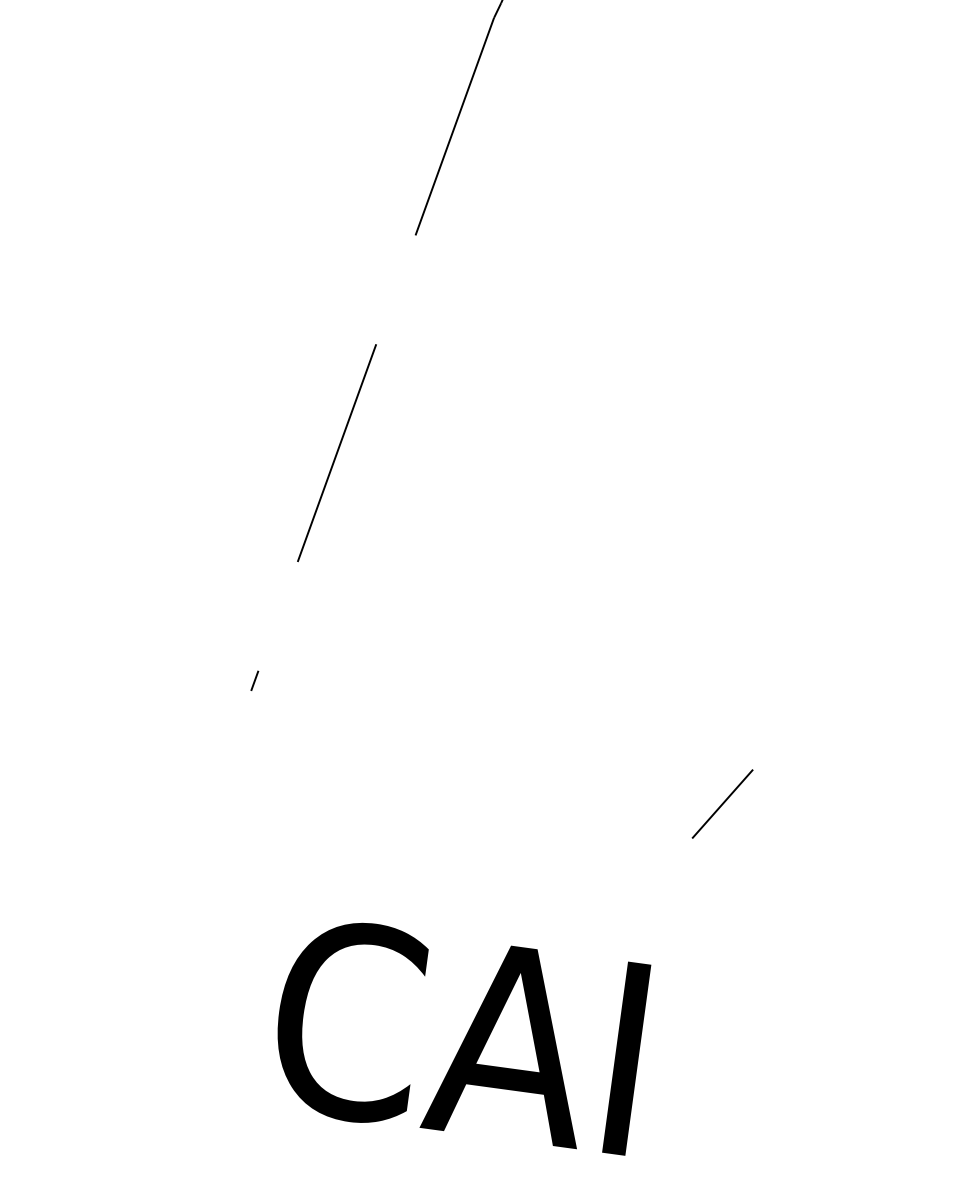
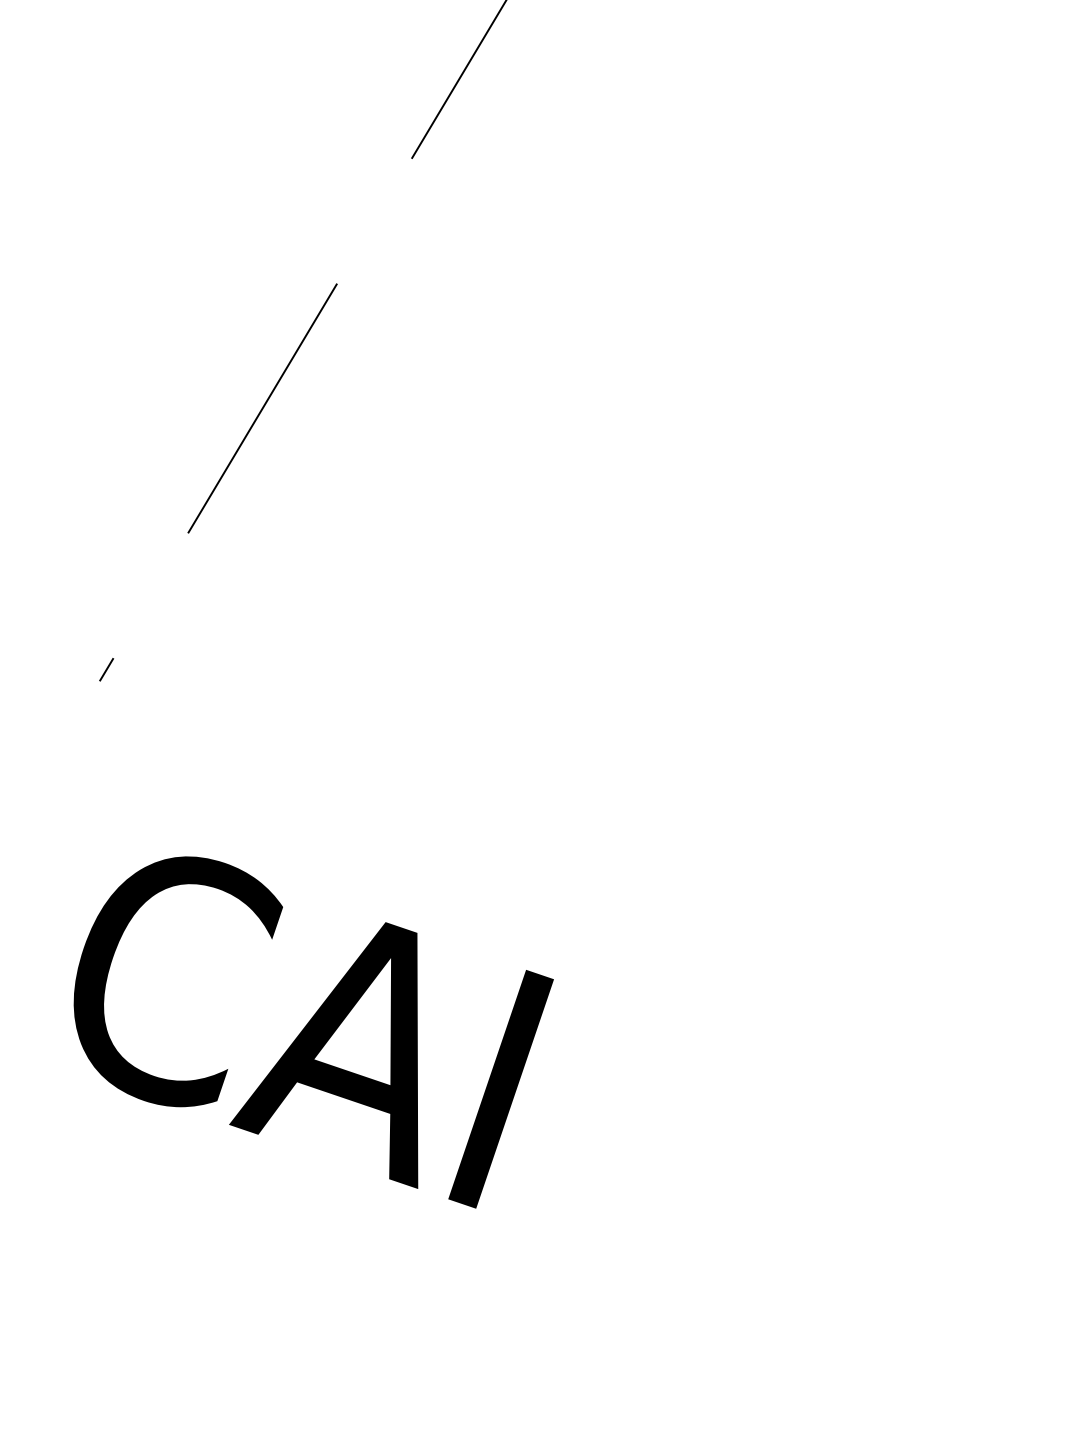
line: (722, 803) -> (654, 933), removed
text: (464, 1038) -> (305, 1025), moved

